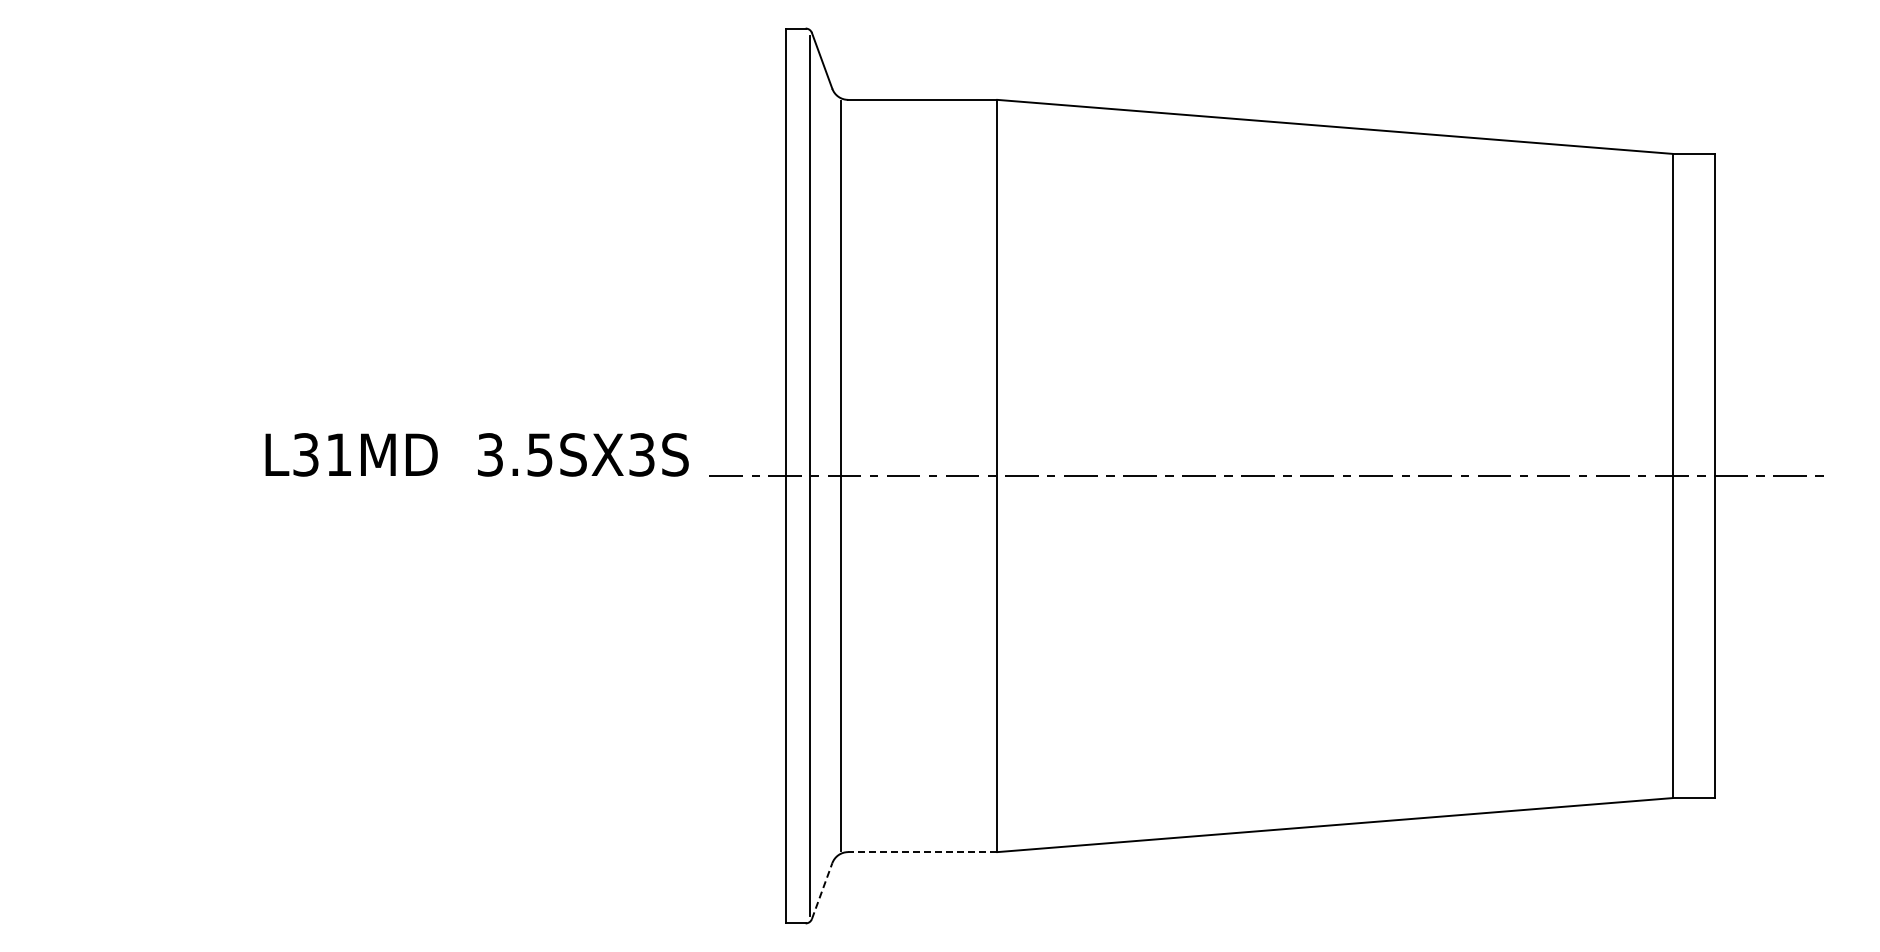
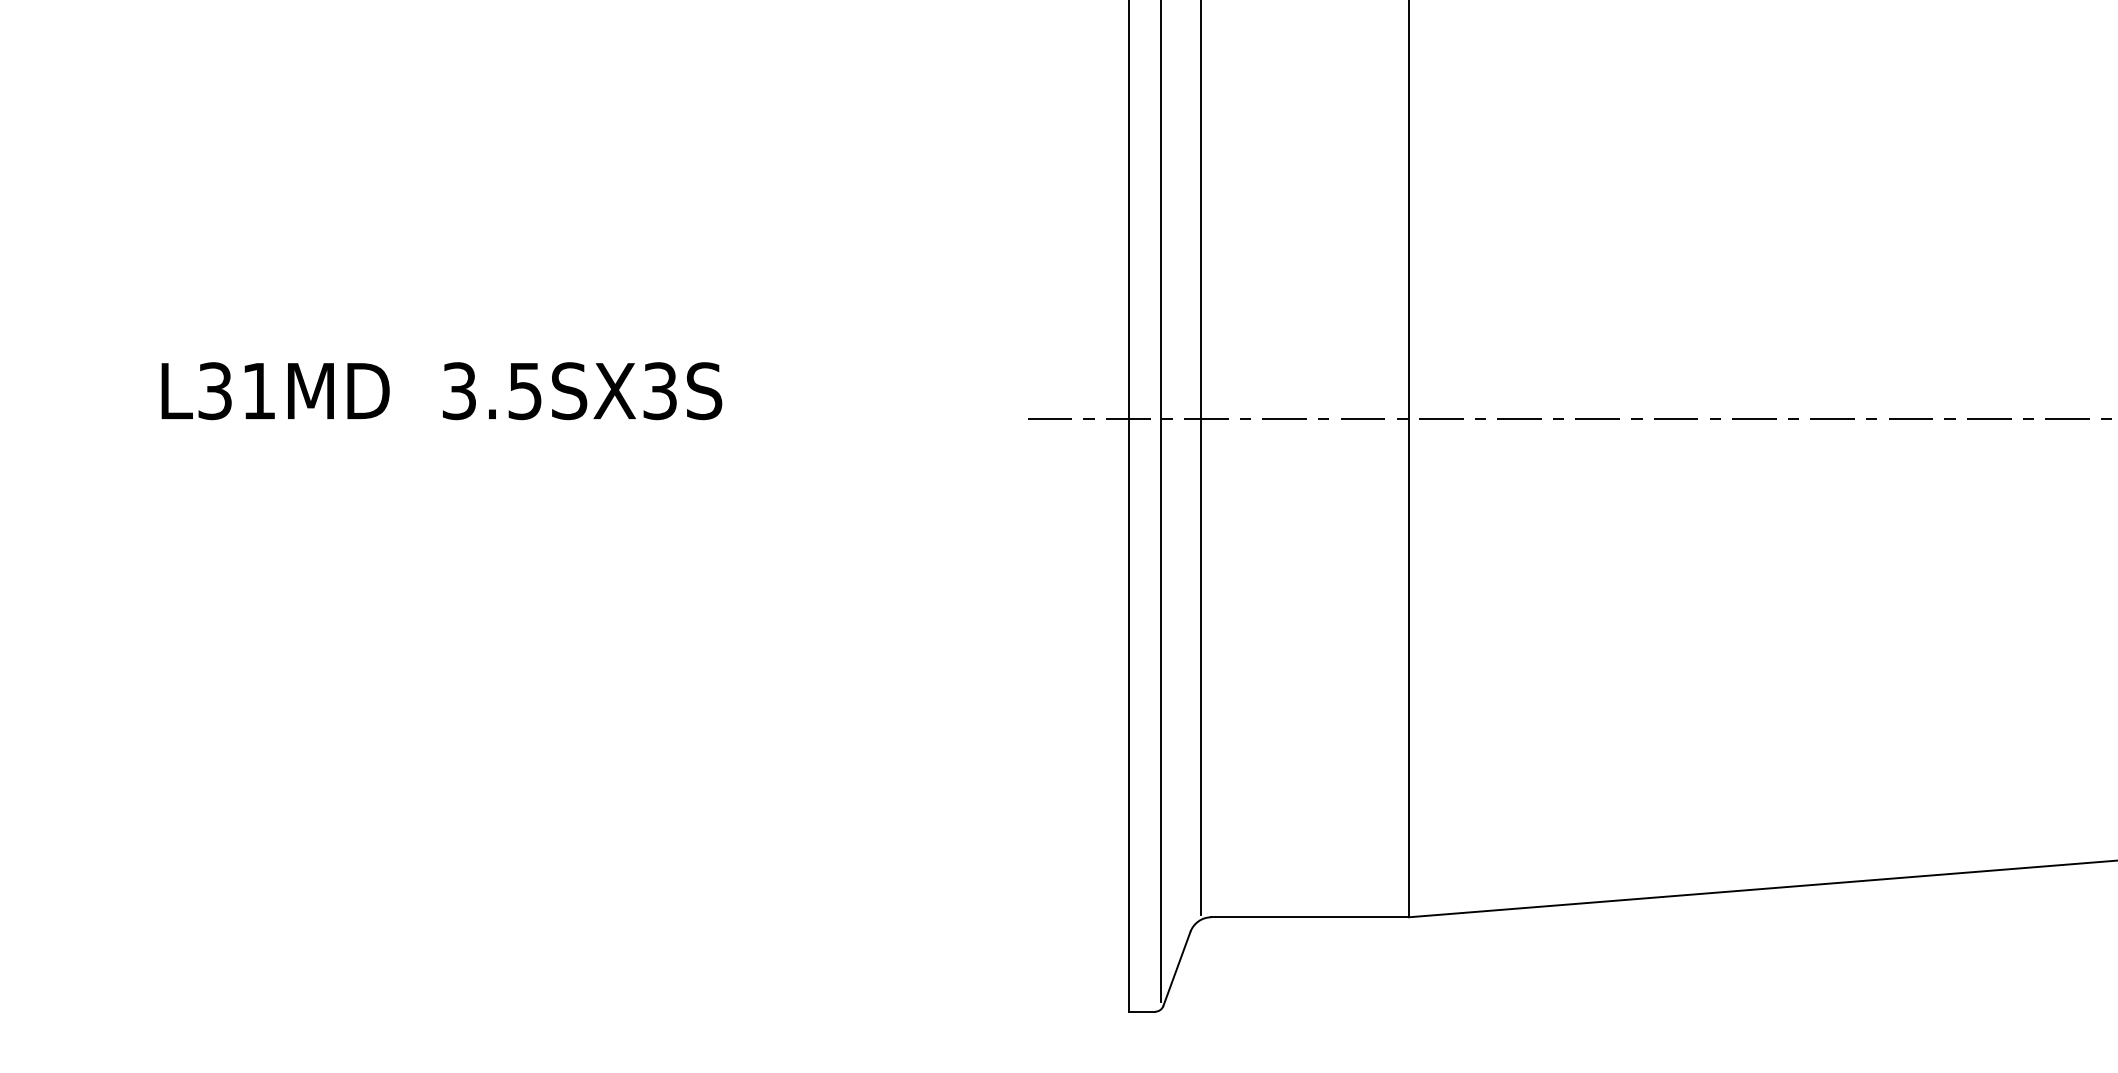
text: (476, 454) -> (440, 390), moved
line: (922, 852) -> (1309, 917), dashed -> solid
line: (822, 891) -> (1177, 969), dashed -> solid

